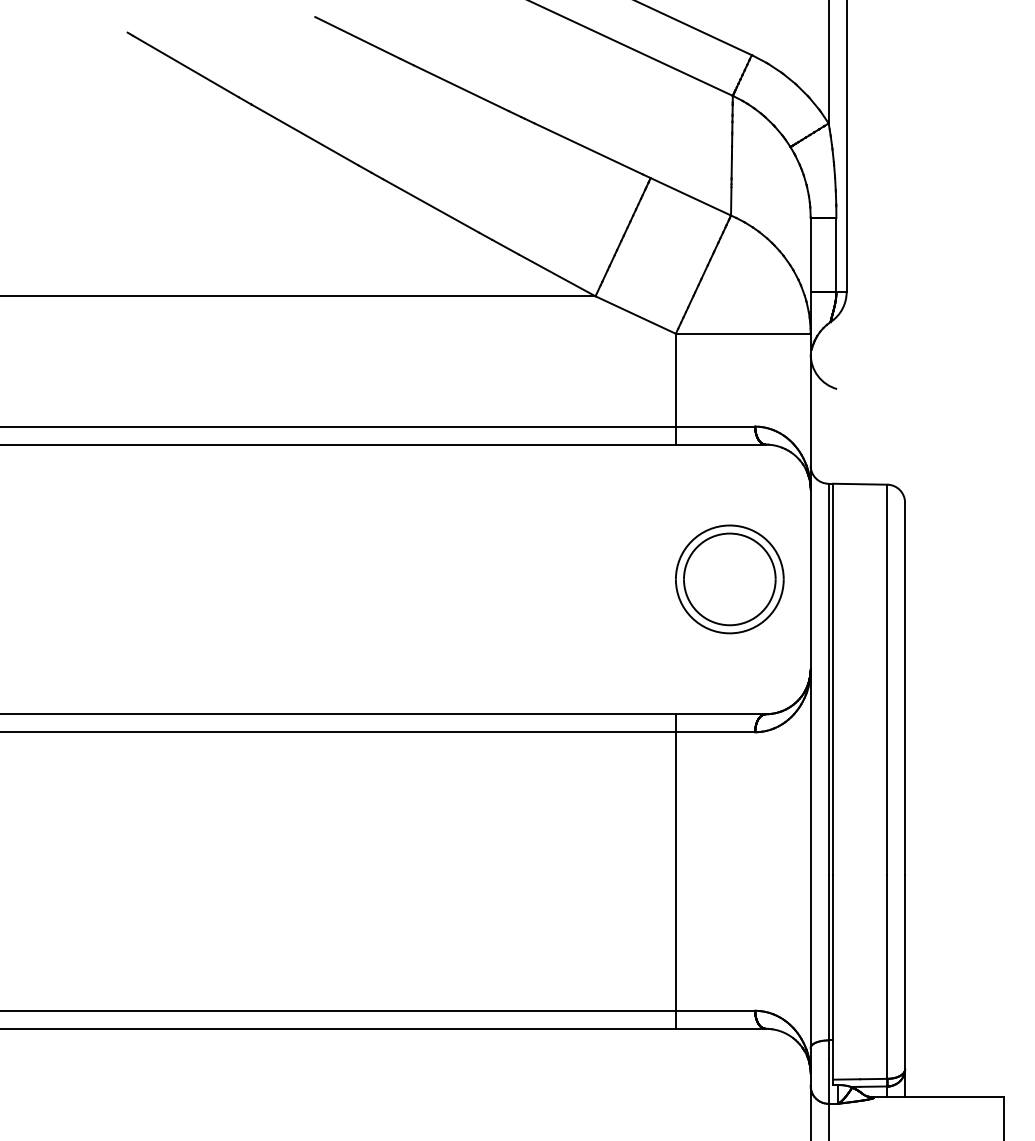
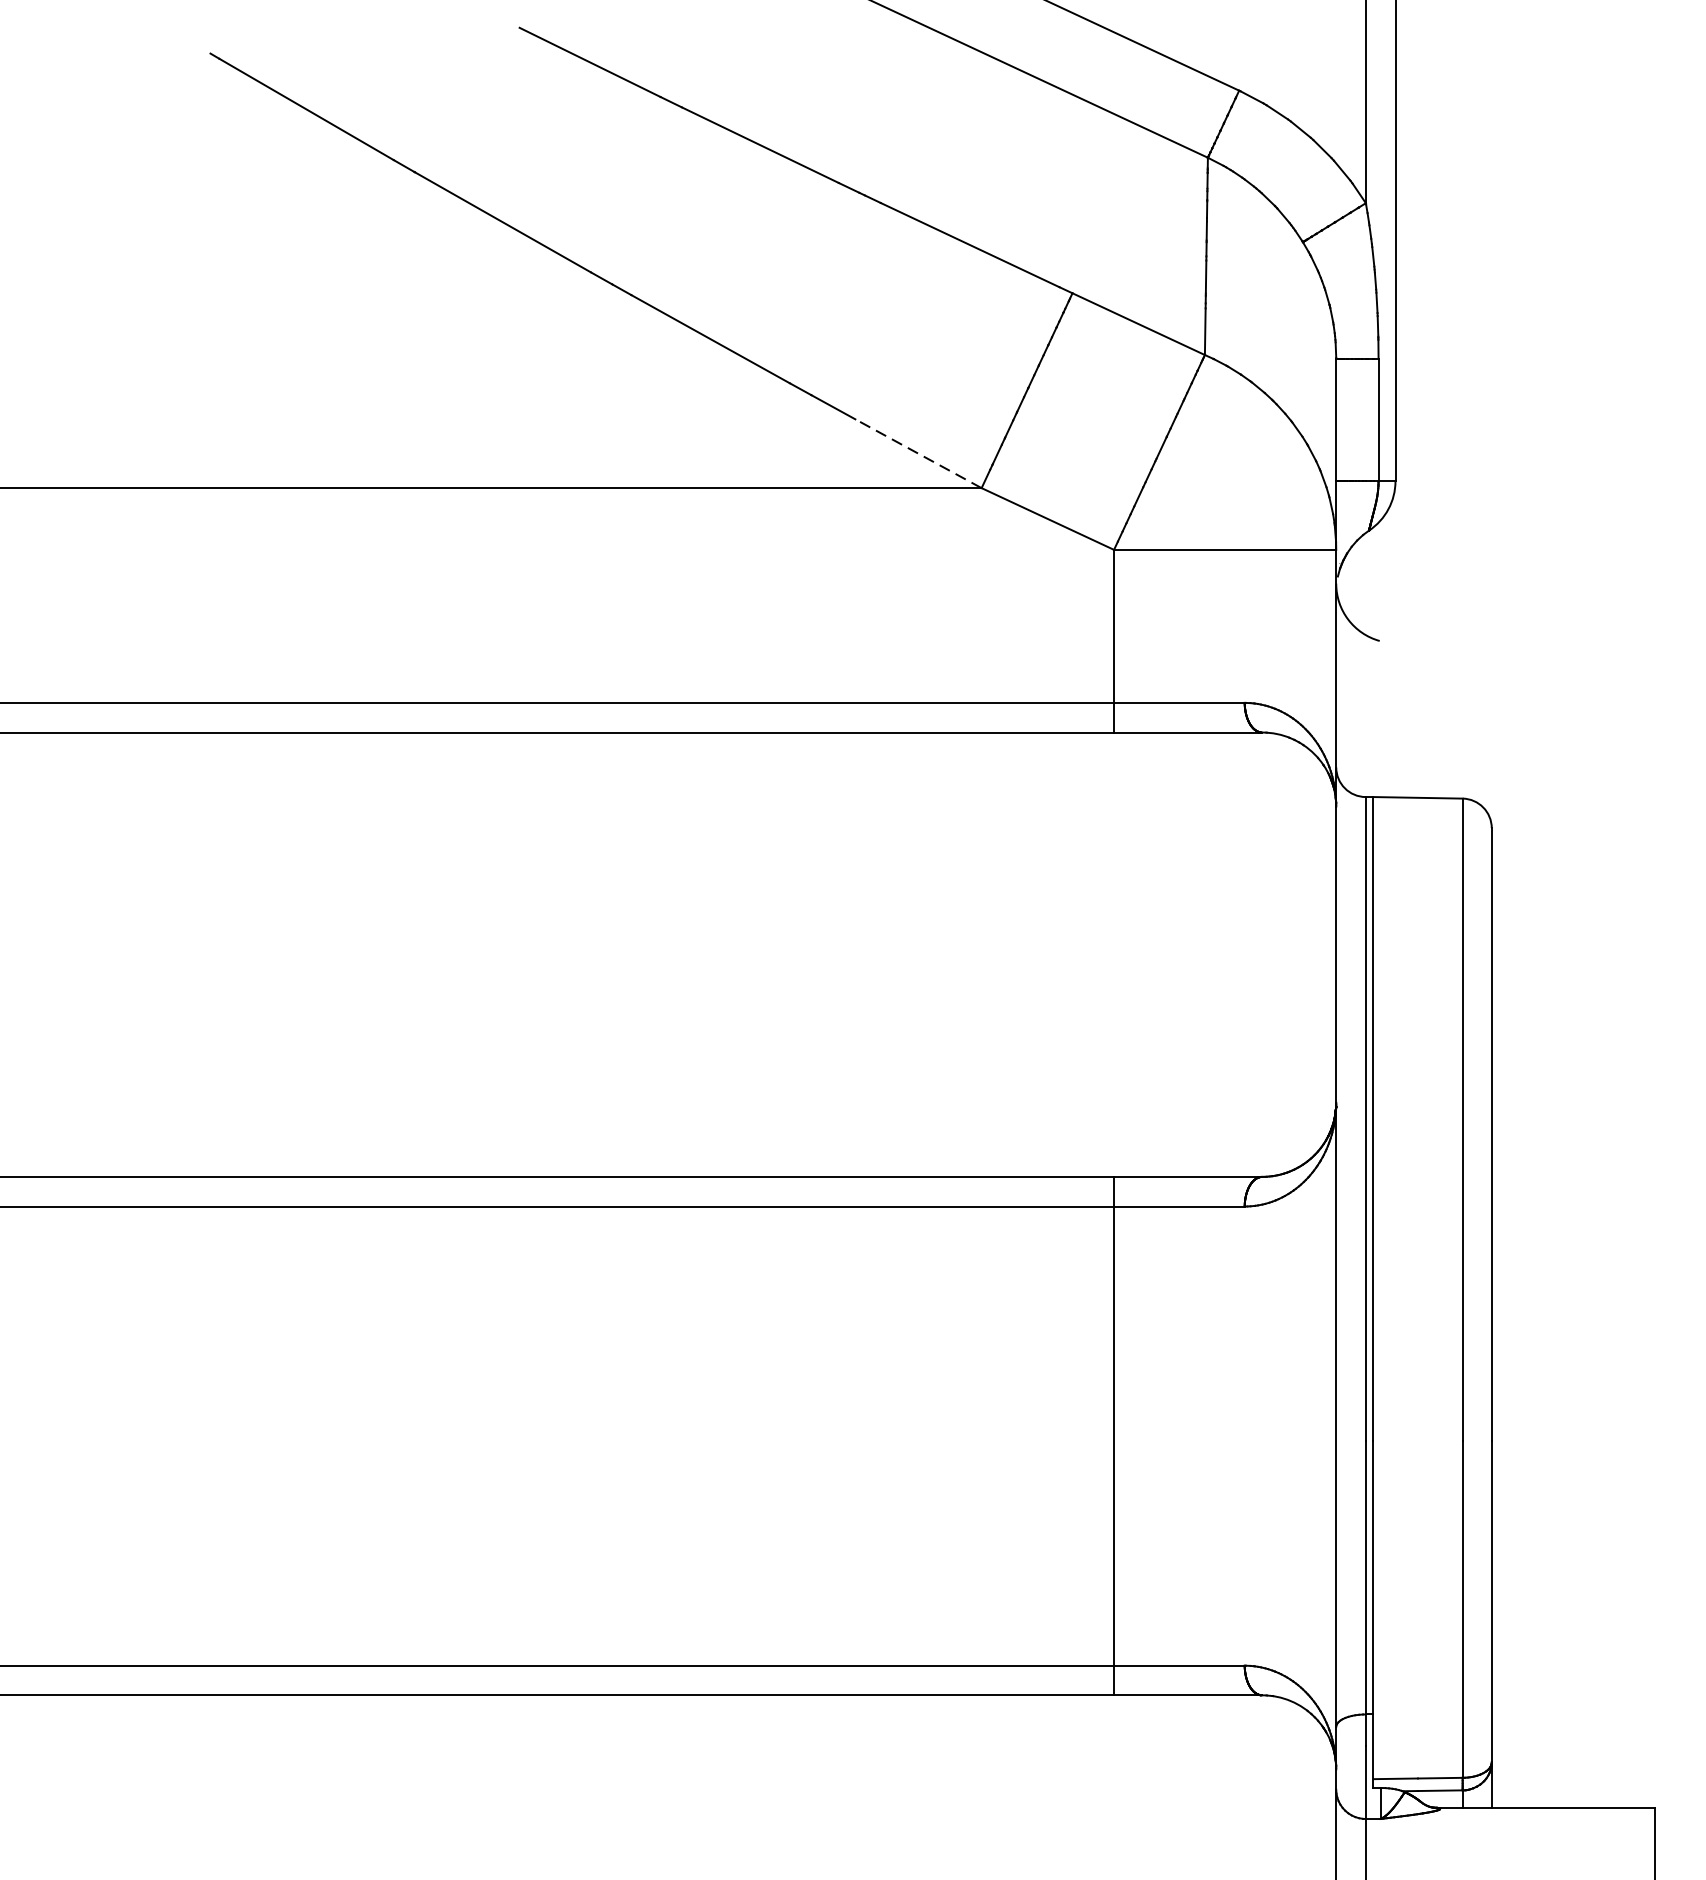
line: (557, 275) -> (918, 453), solid -> dashed
part: (729, 579) -> (1202, 954), removed

